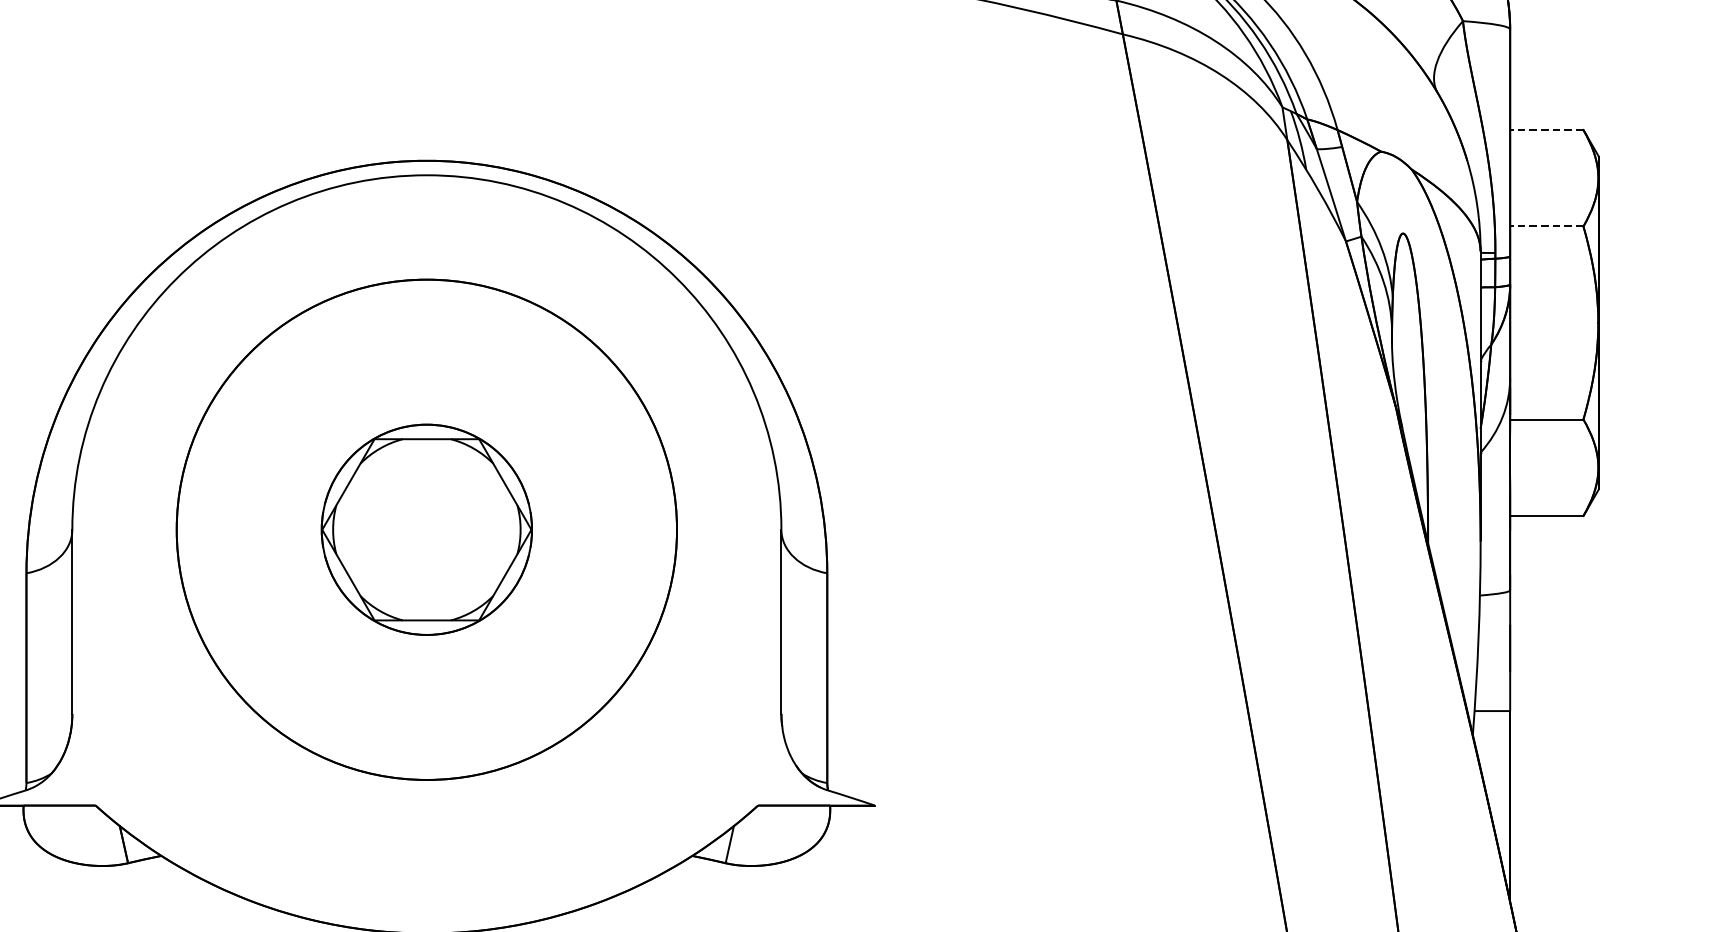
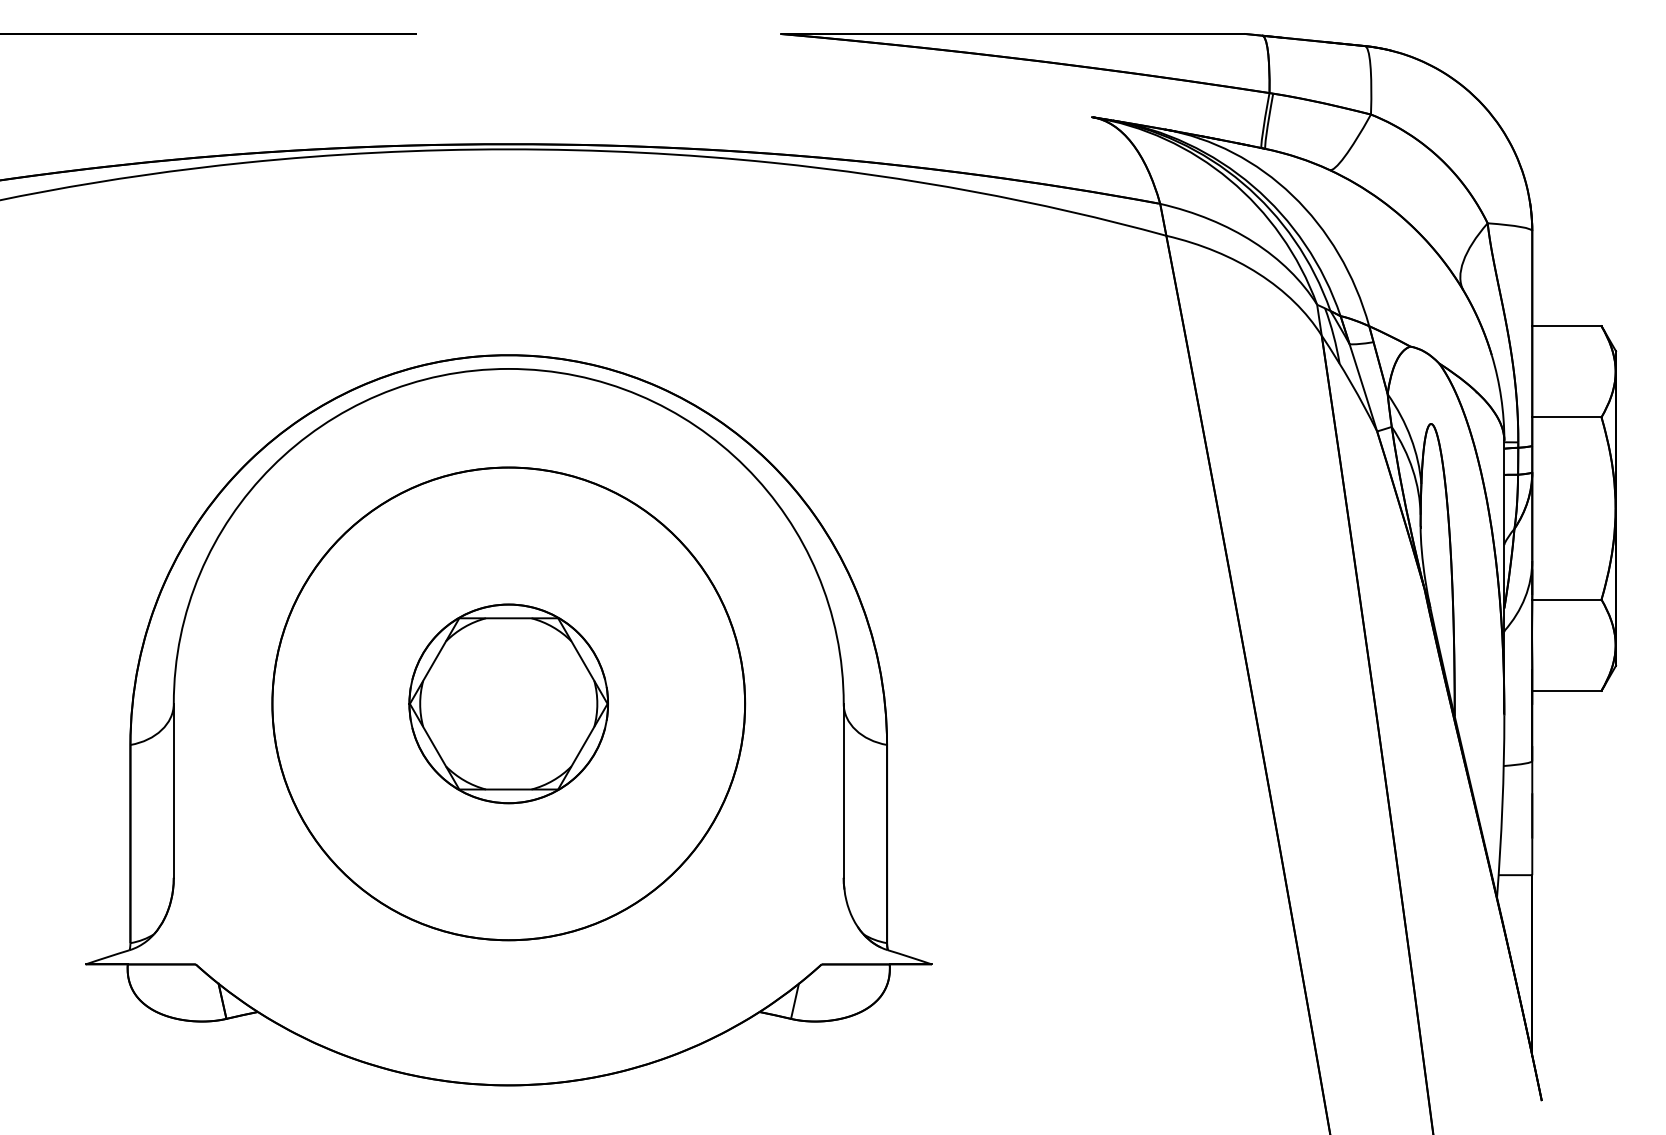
line: (1546, 130) -> (1566, 326), dashed -> solid
line: (1546, 226) -> (1566, 417), dashed -> solid

